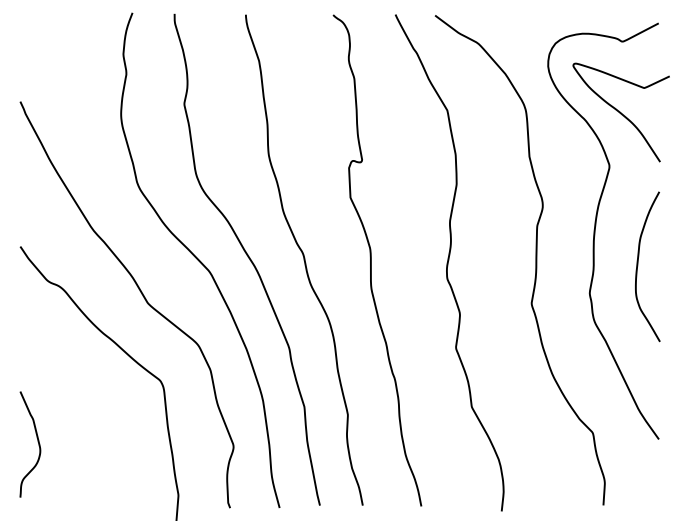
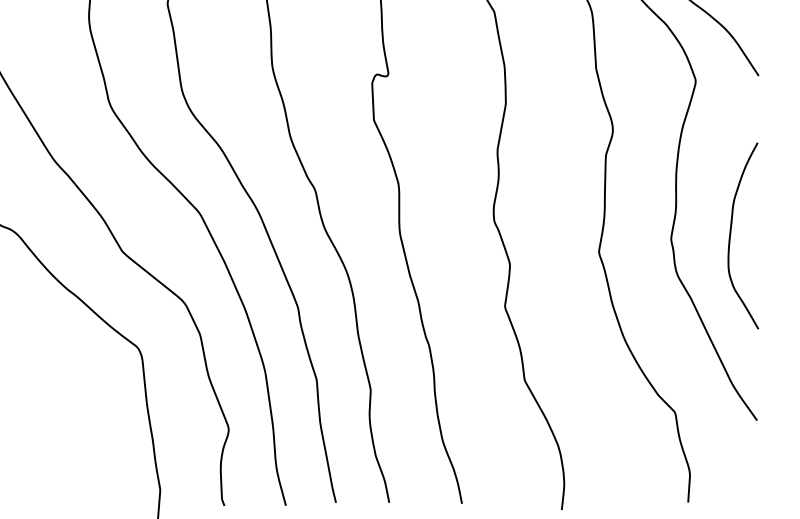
curve: (638, 266) -> (731, 235), moved

